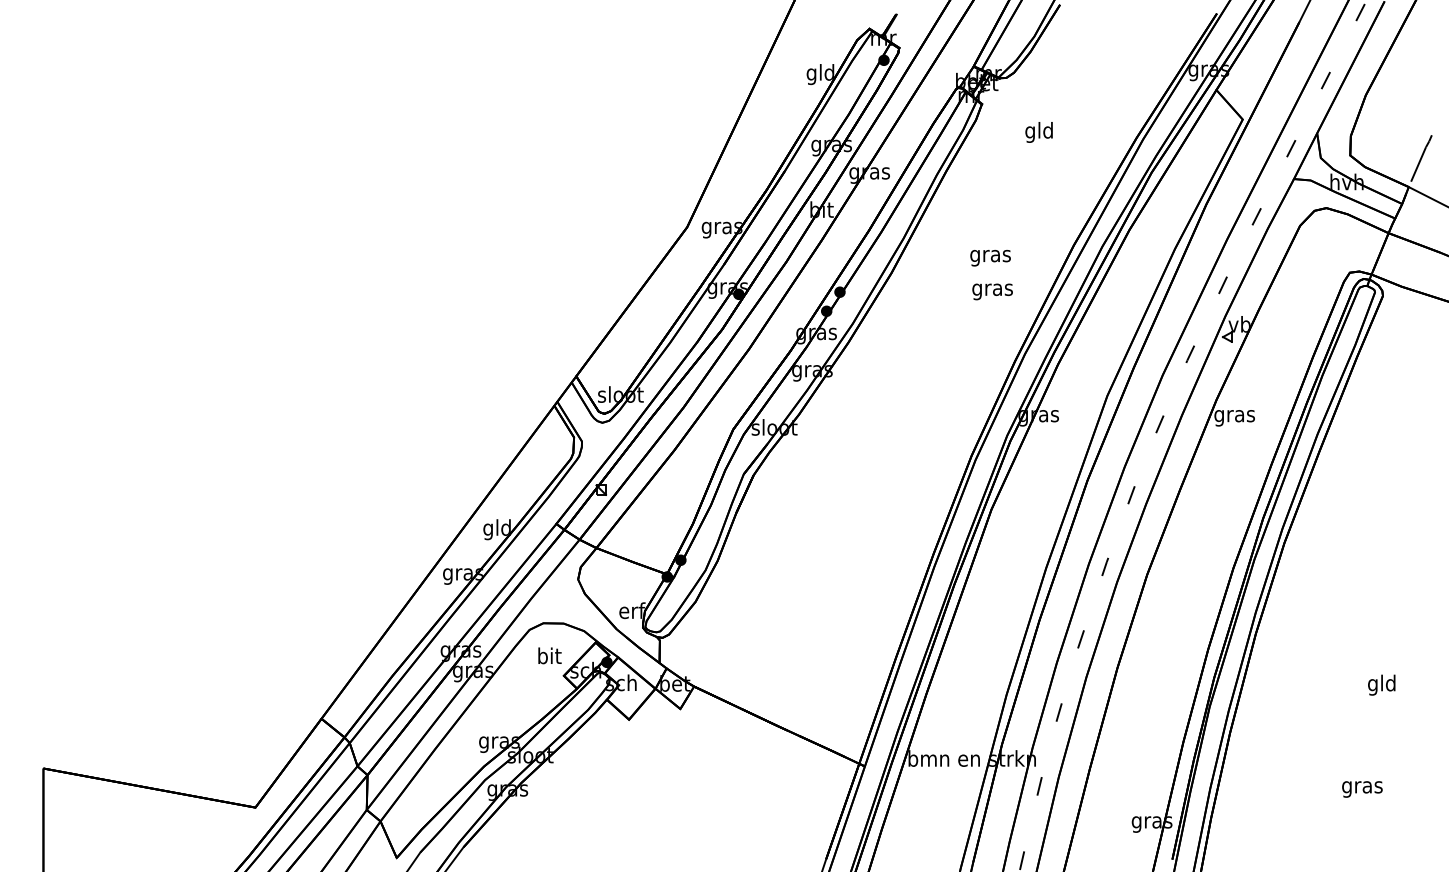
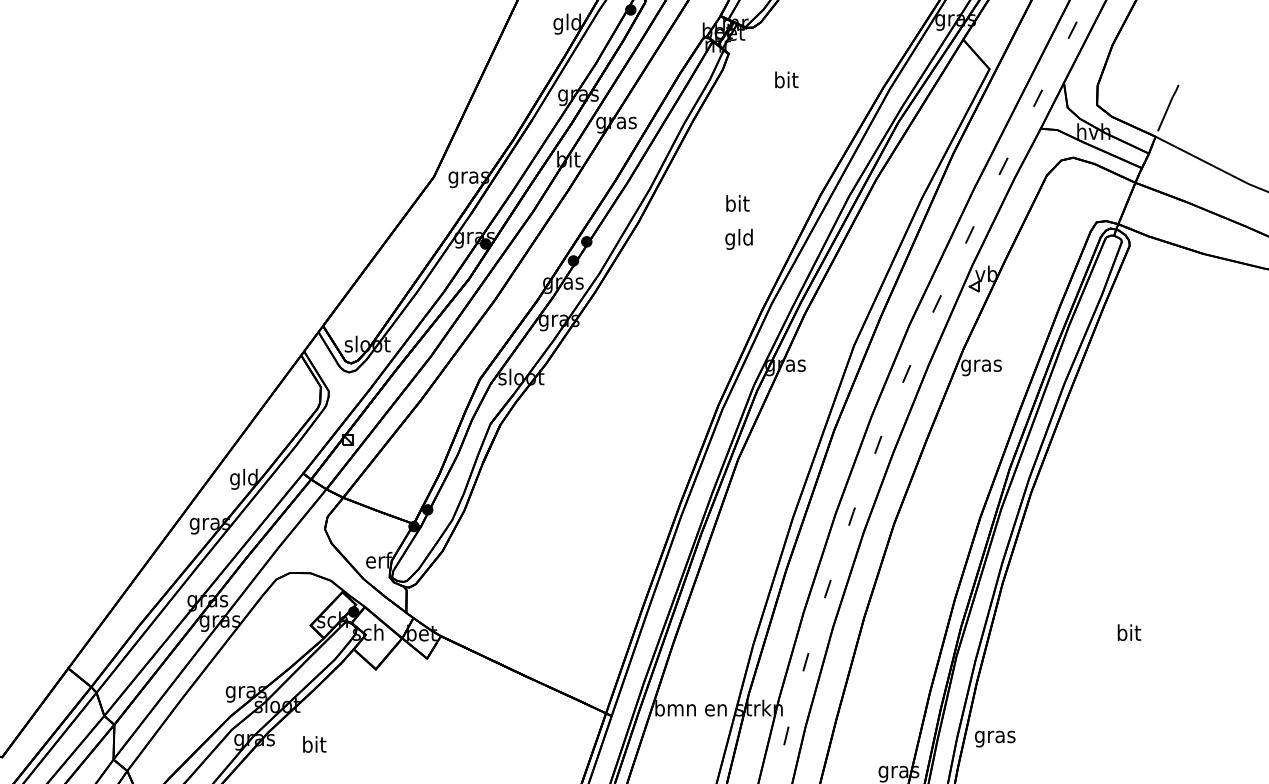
text: (1038, 132) -> (785, 82), gld -> bit
text: (990, 255) -> (737, 205), gras -> bit
text: (992, 289) -> (739, 239), gras -> gld
text: (549, 655) -> (314, 744), moved
text: (1381, 684) -> (1128, 634), gld -> bit
text: (1362, 789) -> (995, 739), moved

